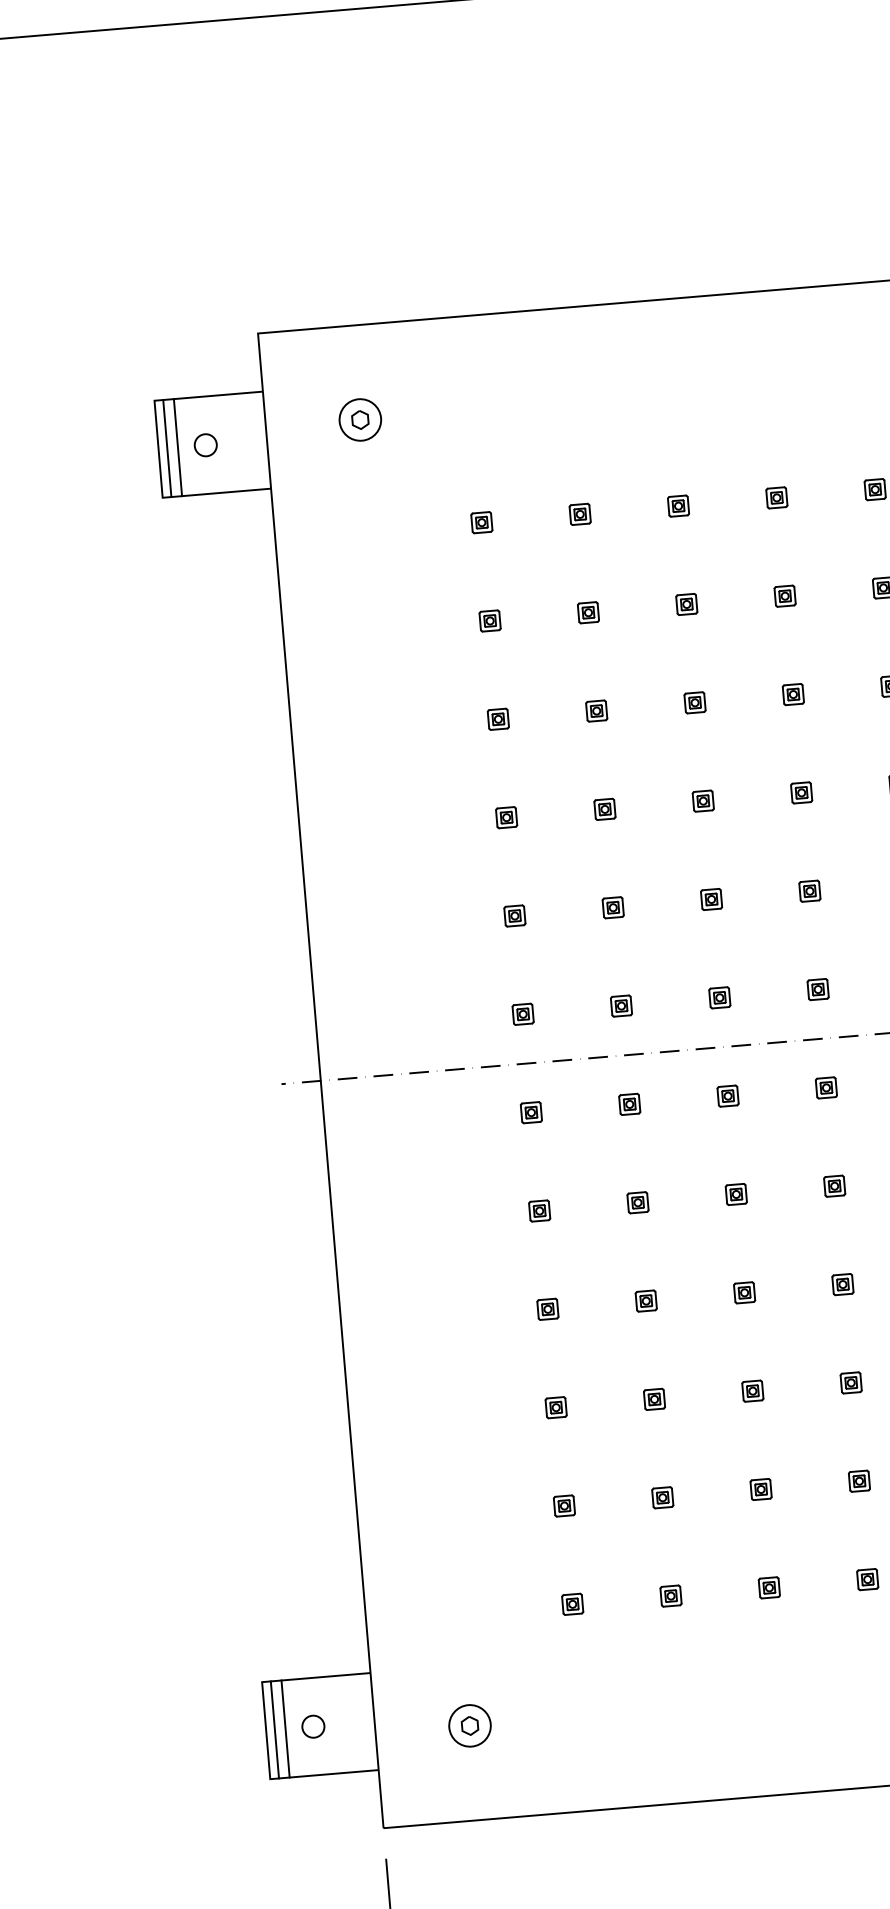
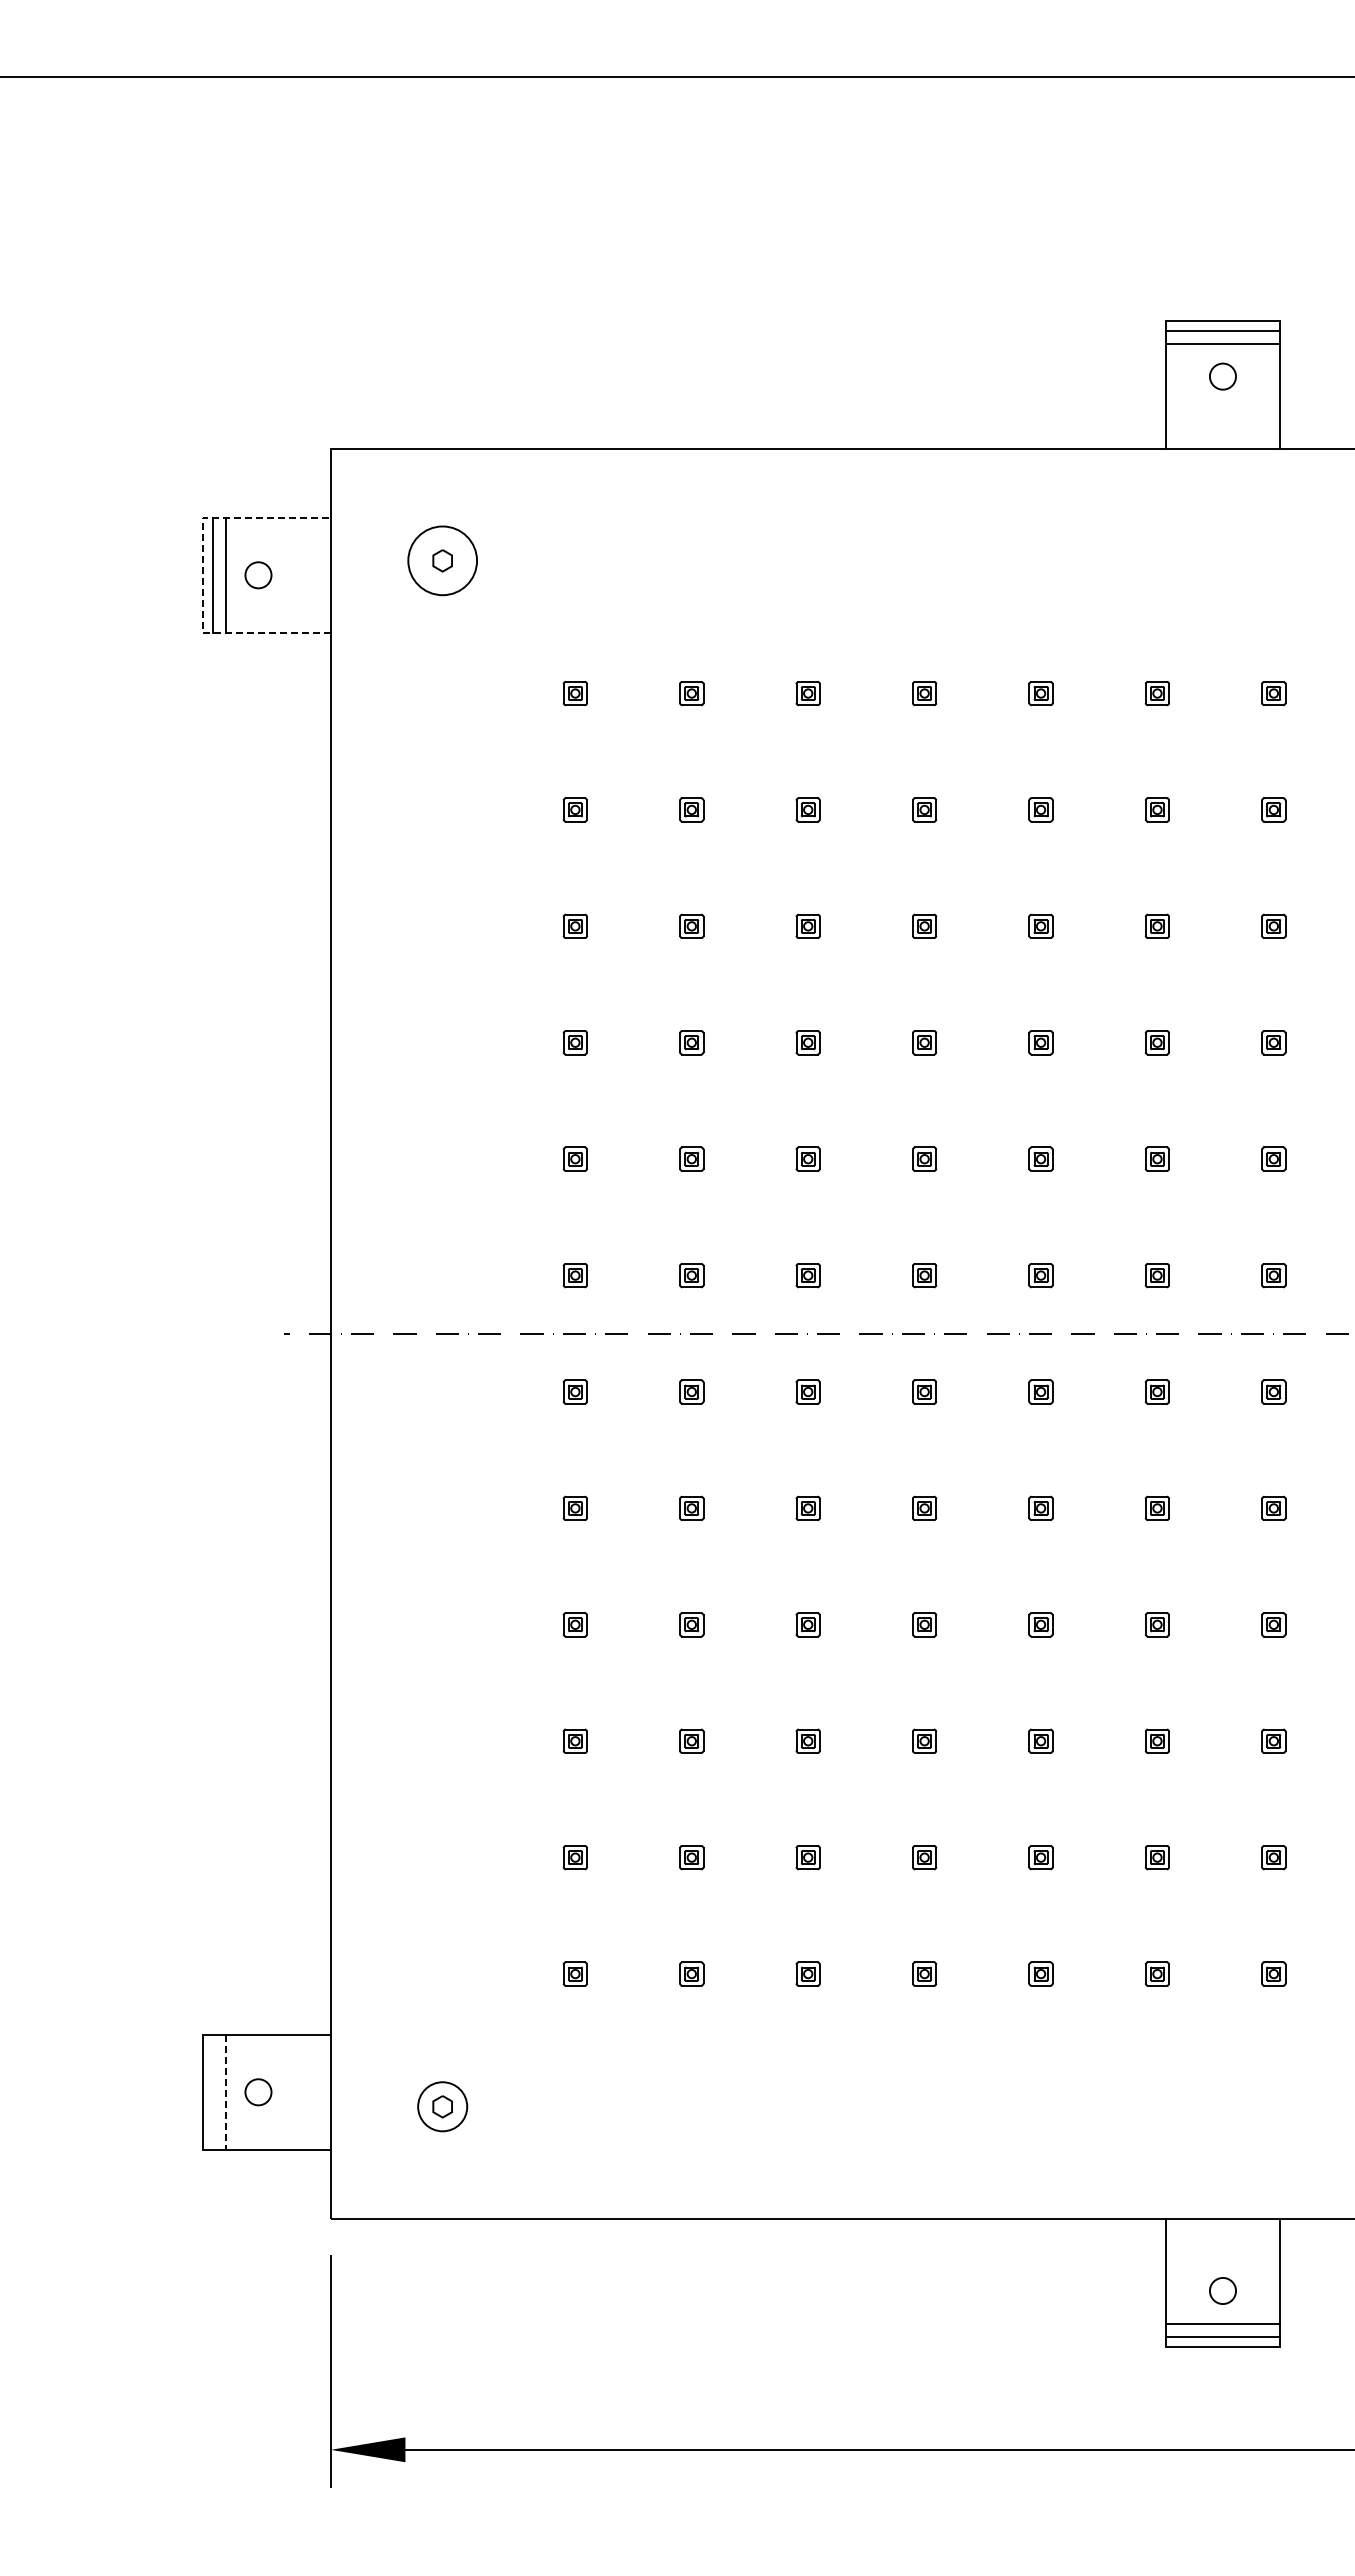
circle: (360, 419) -> (442, 560), size x1.4
line: (158, 448) -> (202, 574), solid -> dashed
line: (274, 1729) -> (212, 2091), removed
line: (285, 1729) -> (225, 2092), solid -> dashed

